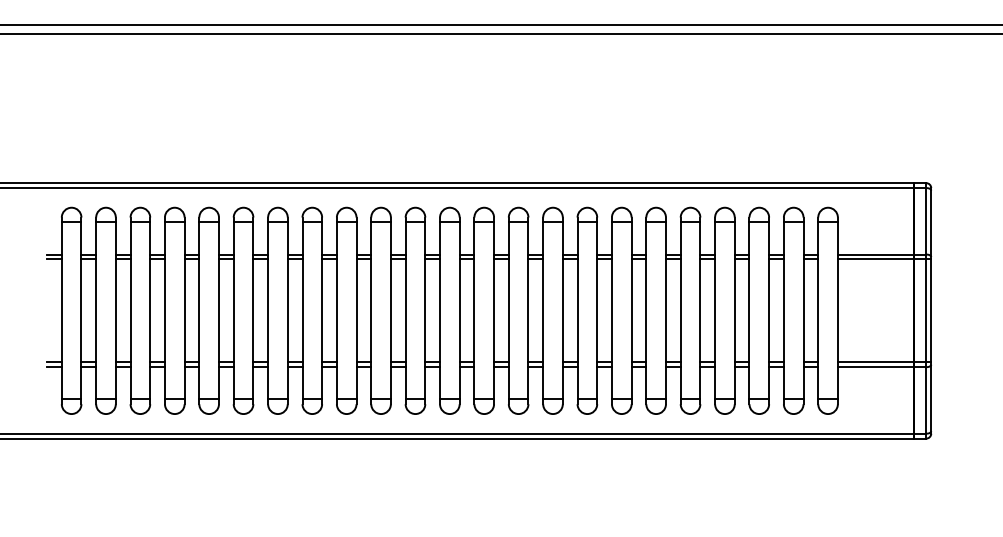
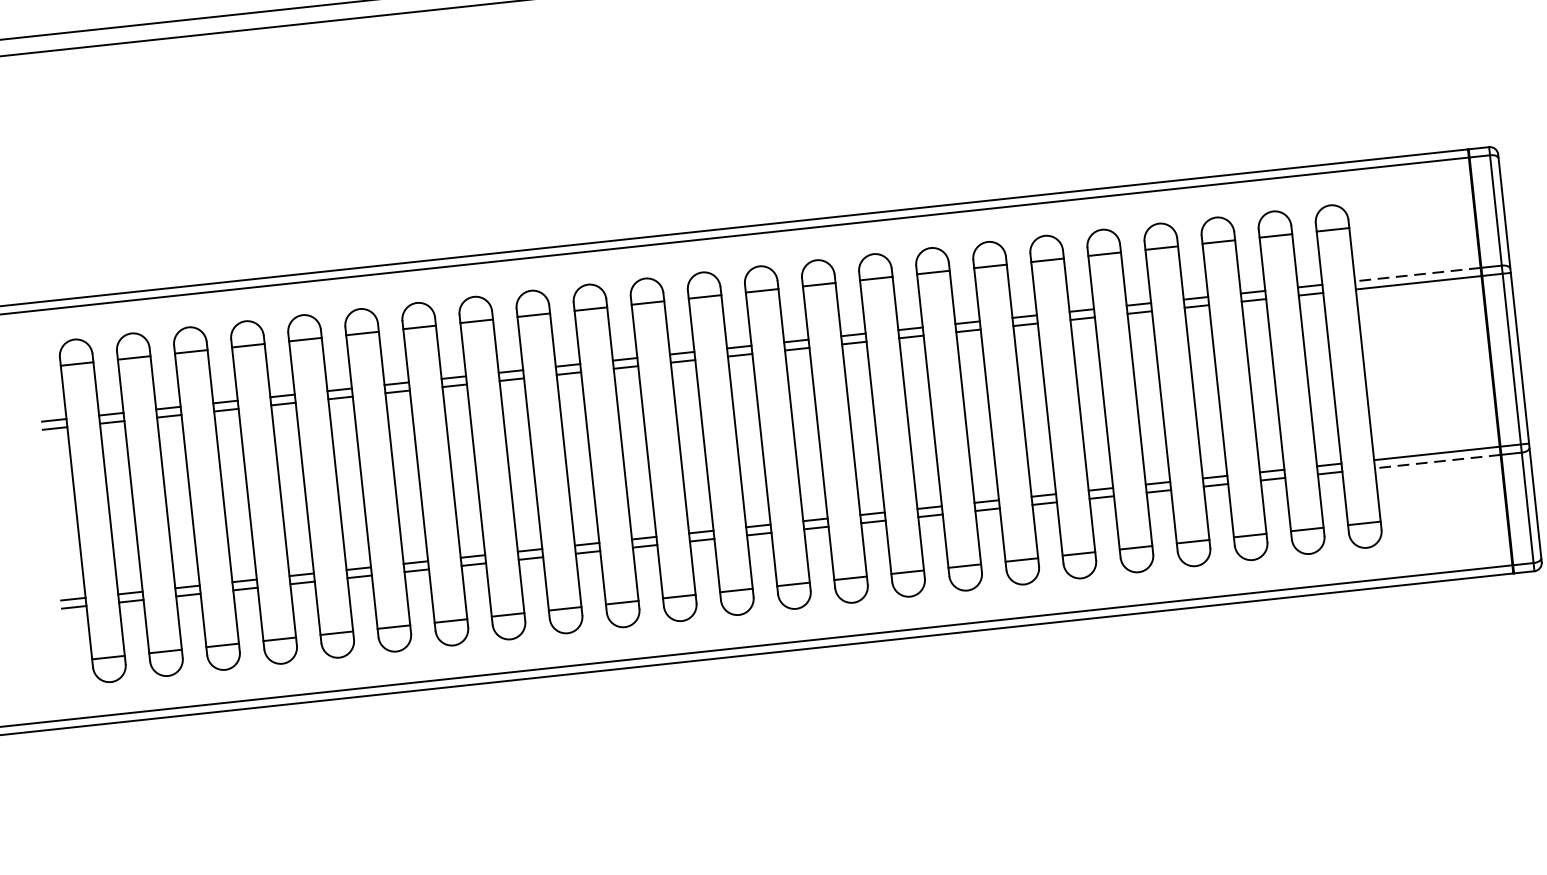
line: (875, 254) -> (1417, 274), solid -> dashed
line: (875, 367) -> (1437, 462), solid -> dashed

